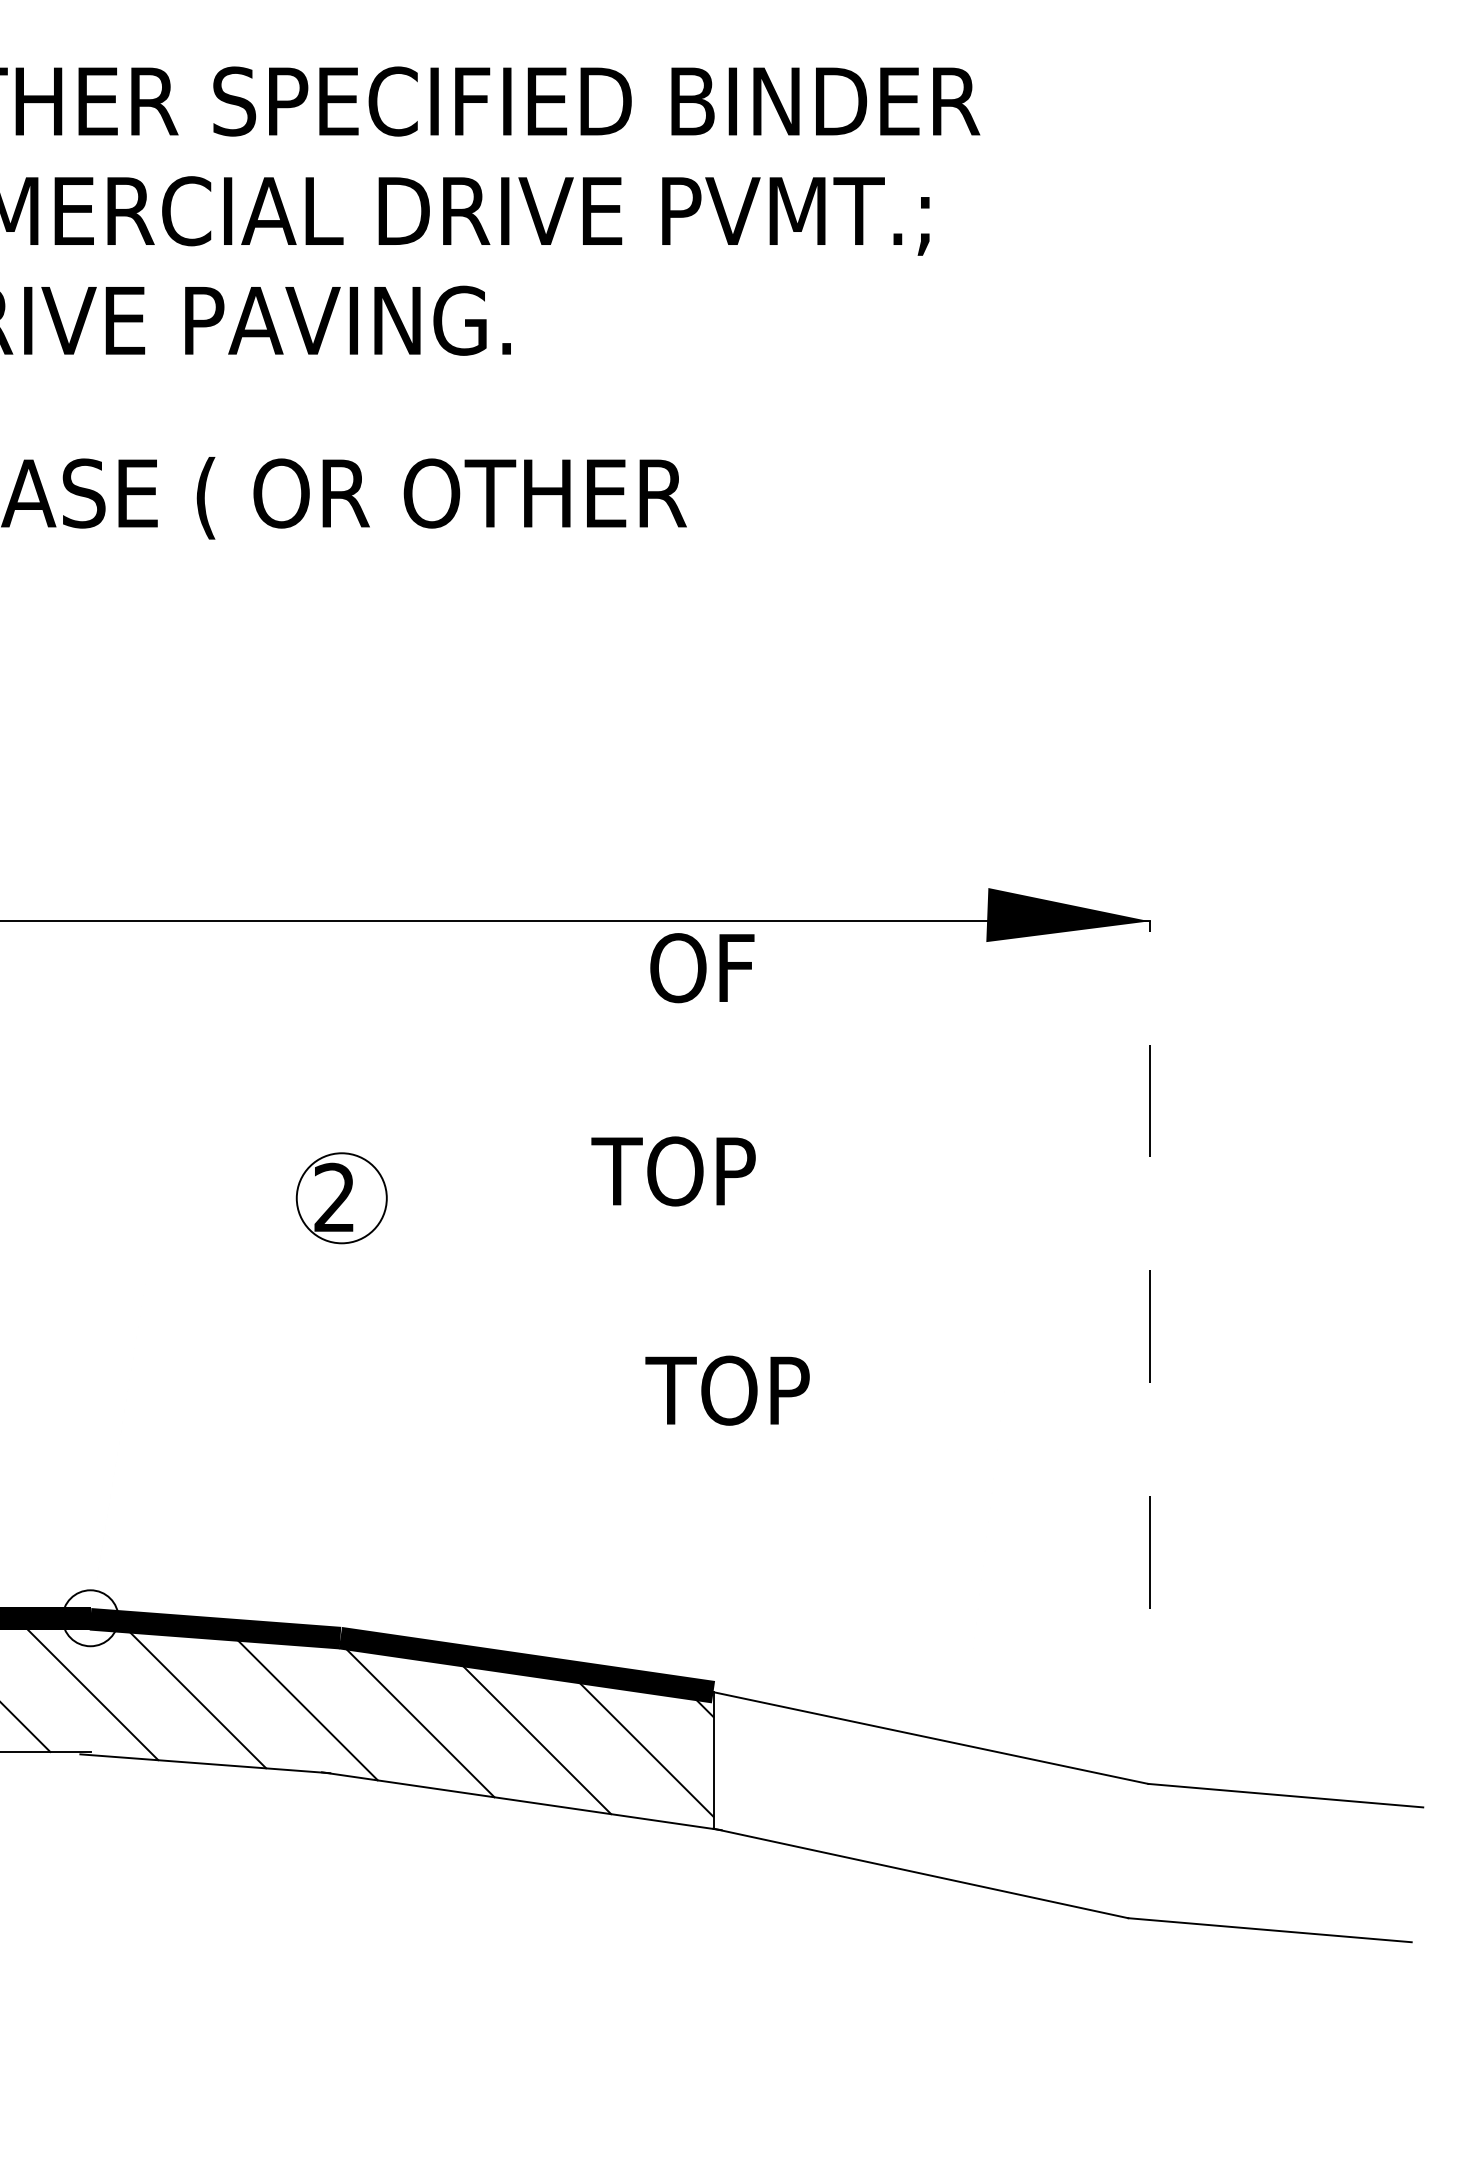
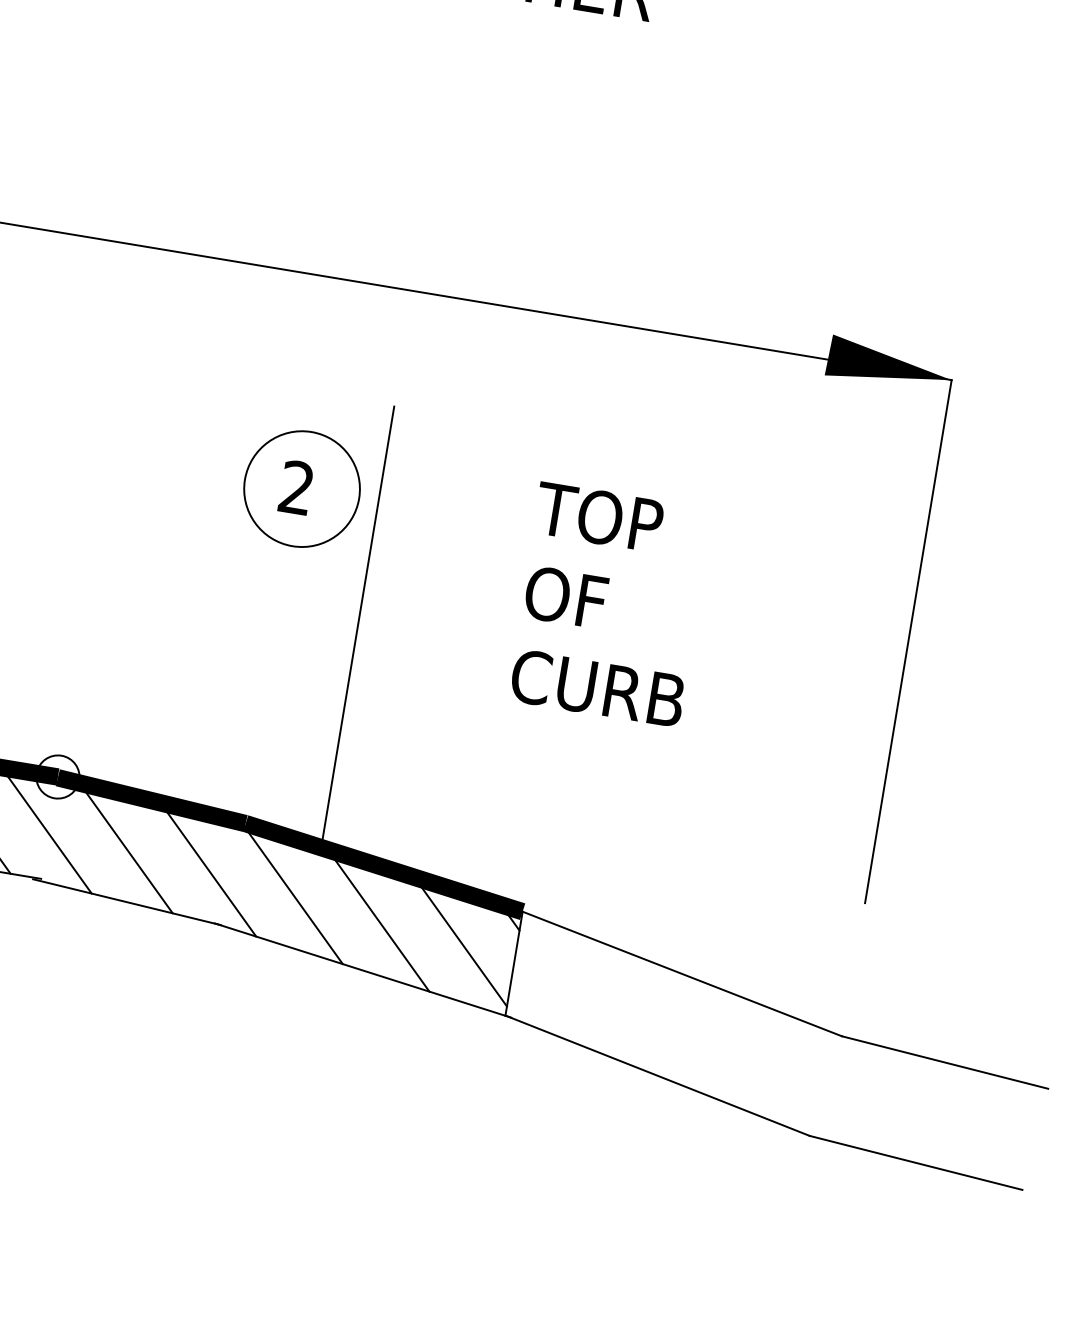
text: (702, 968) -> (566, 597), moved
text: (673, 1171) -> (598, 517), moved
circle: (341, 1198) -> (301, 489), size x1.67
line: (1149, 1264) -> (908, 641), dashed -> solid
line: (442, 1360) -> (358, 625), added
text: (759, 1390) -> (595, 687), TOP -> CURB

